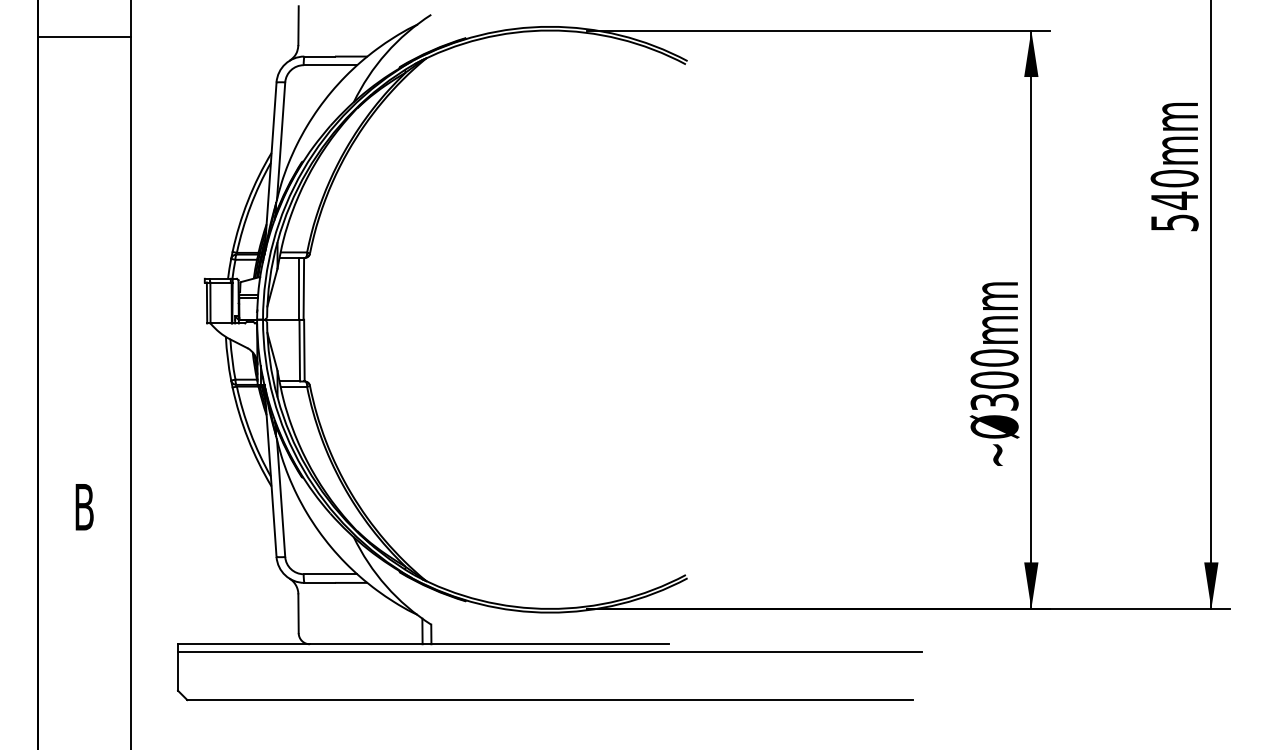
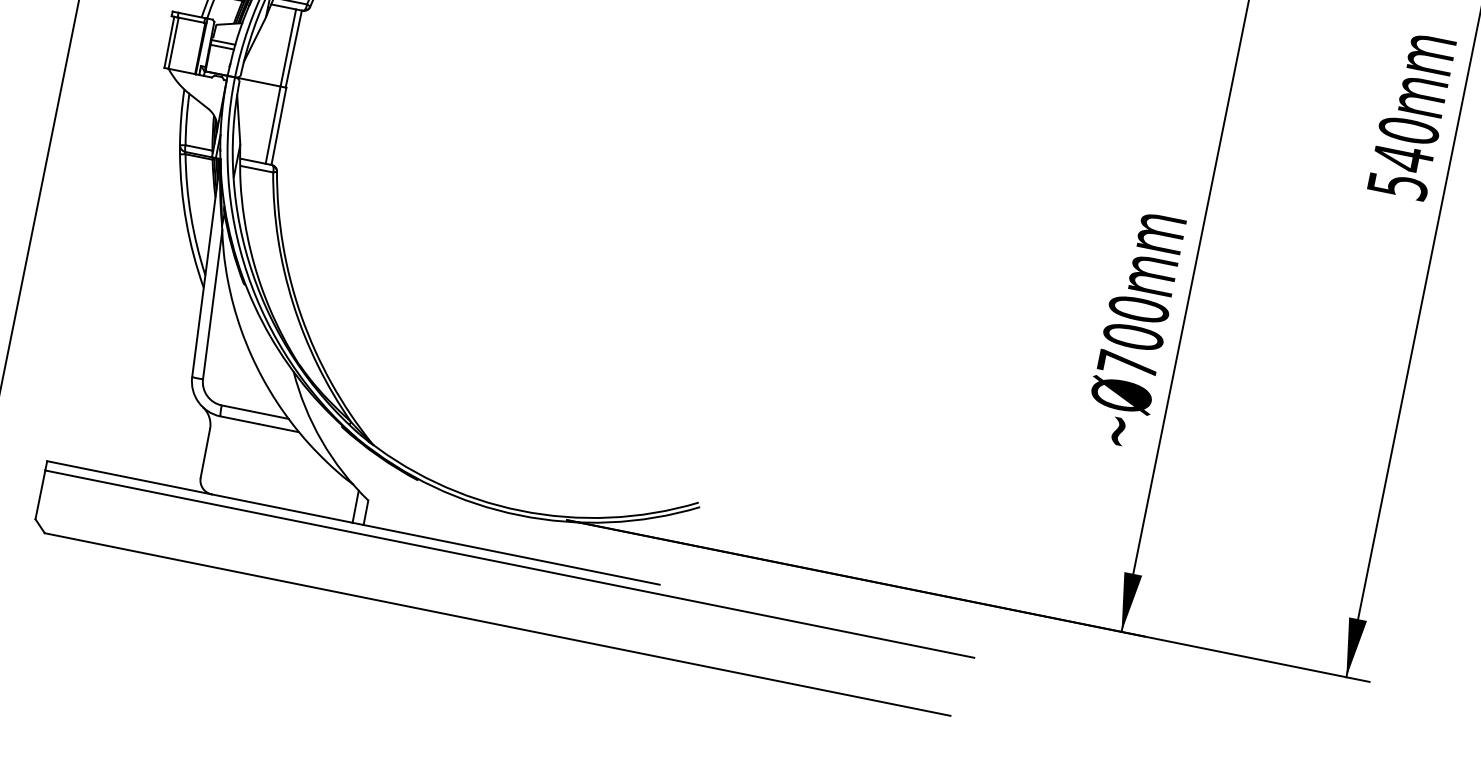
text: (994, 402) -> (1127, 364), ~Ø300mm -> ~Ø700mm

